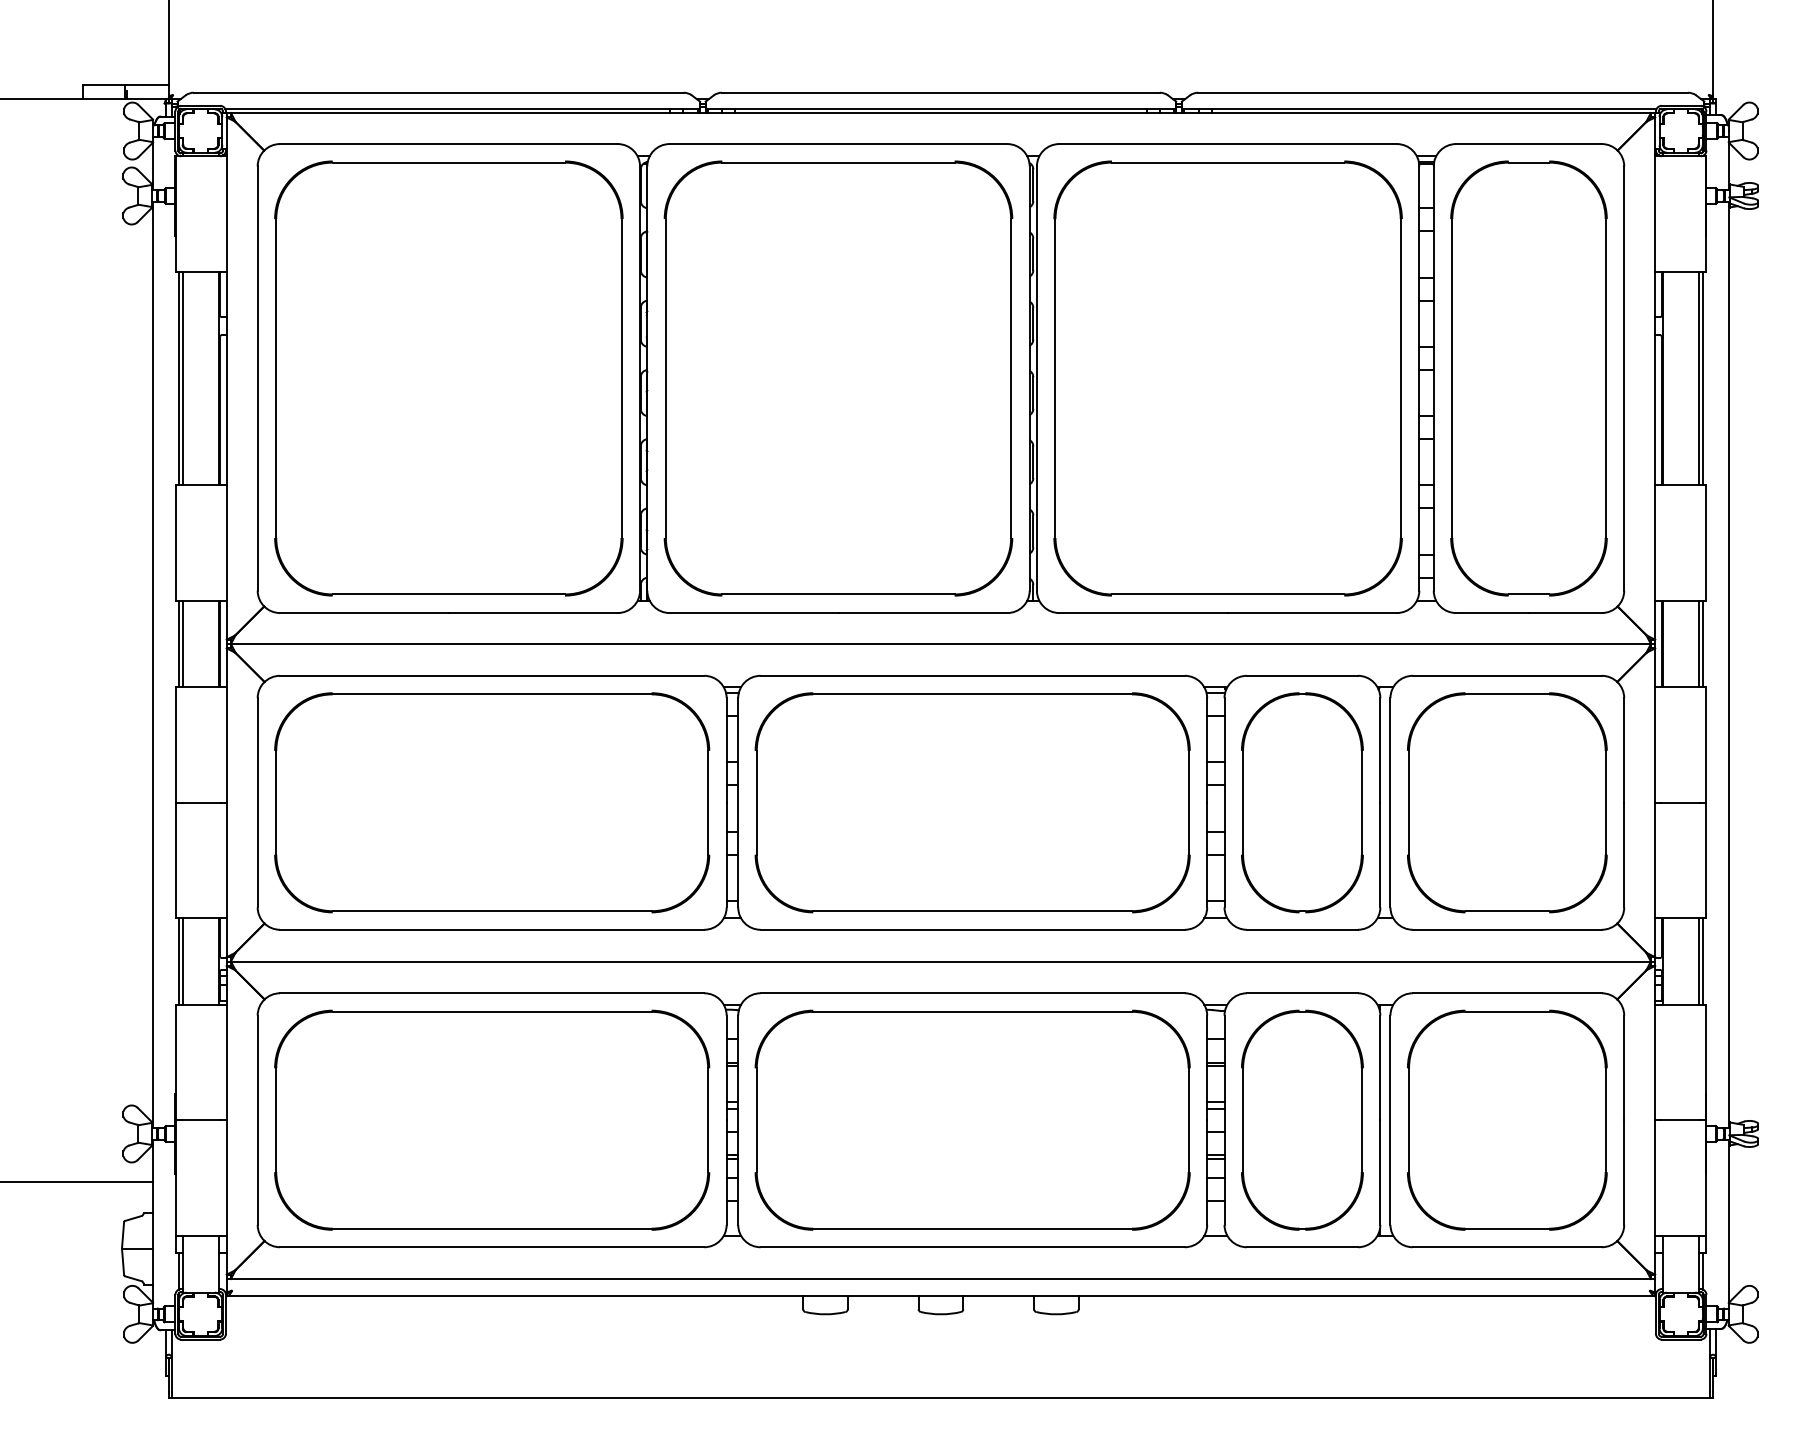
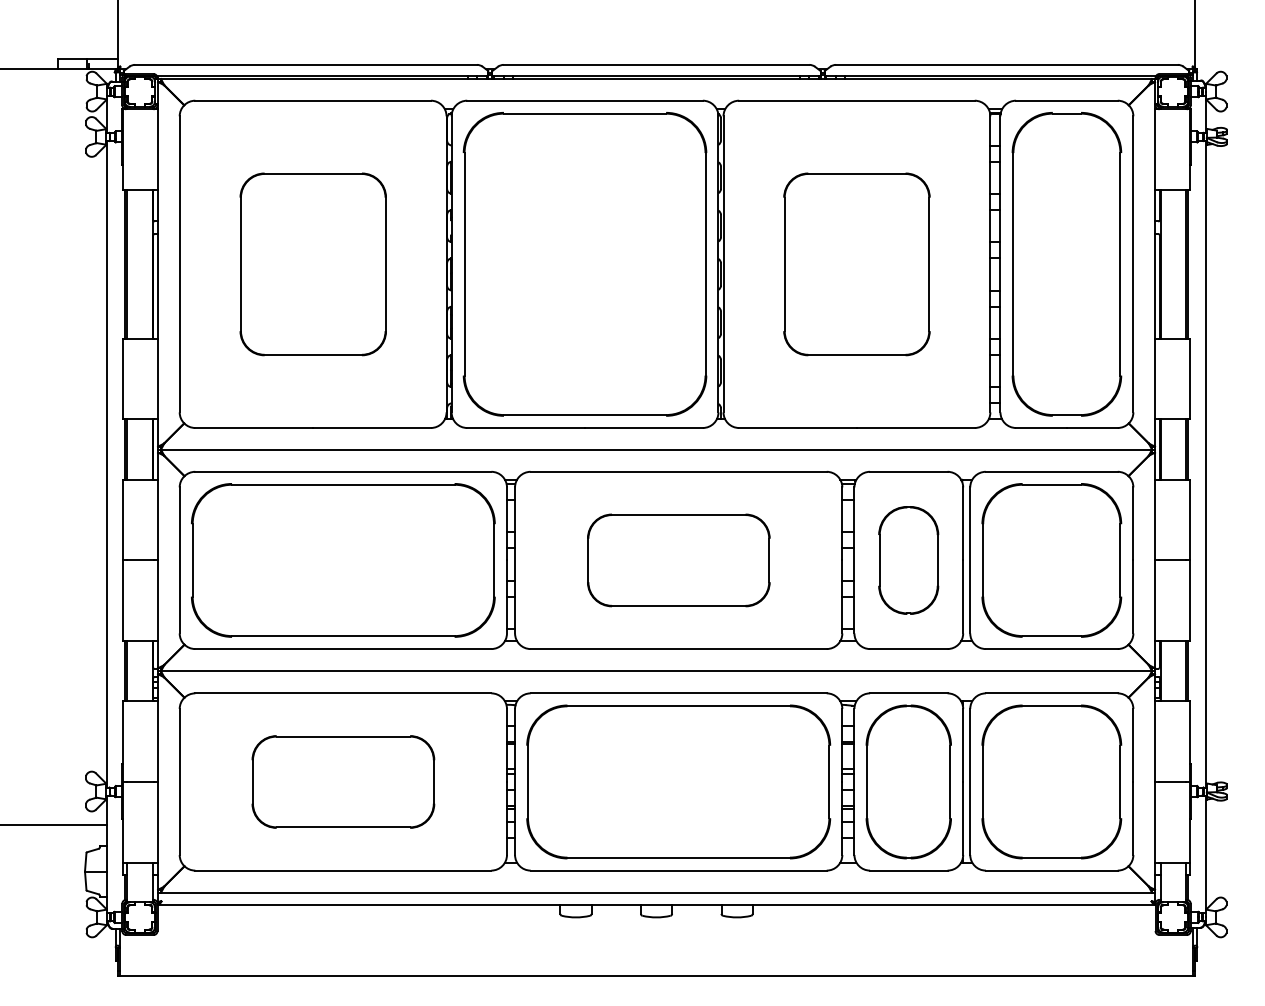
part: (449, 378) -> (313, 264), size x0.6
part: (1227, 378) -> (856, 264), size x0.6
part: (972, 802) -> (678, 560), size x0.6
part: (1301, 802) -> (908, 560), size x0.7
part: (492, 1119) -> (343, 781), size x0.6

